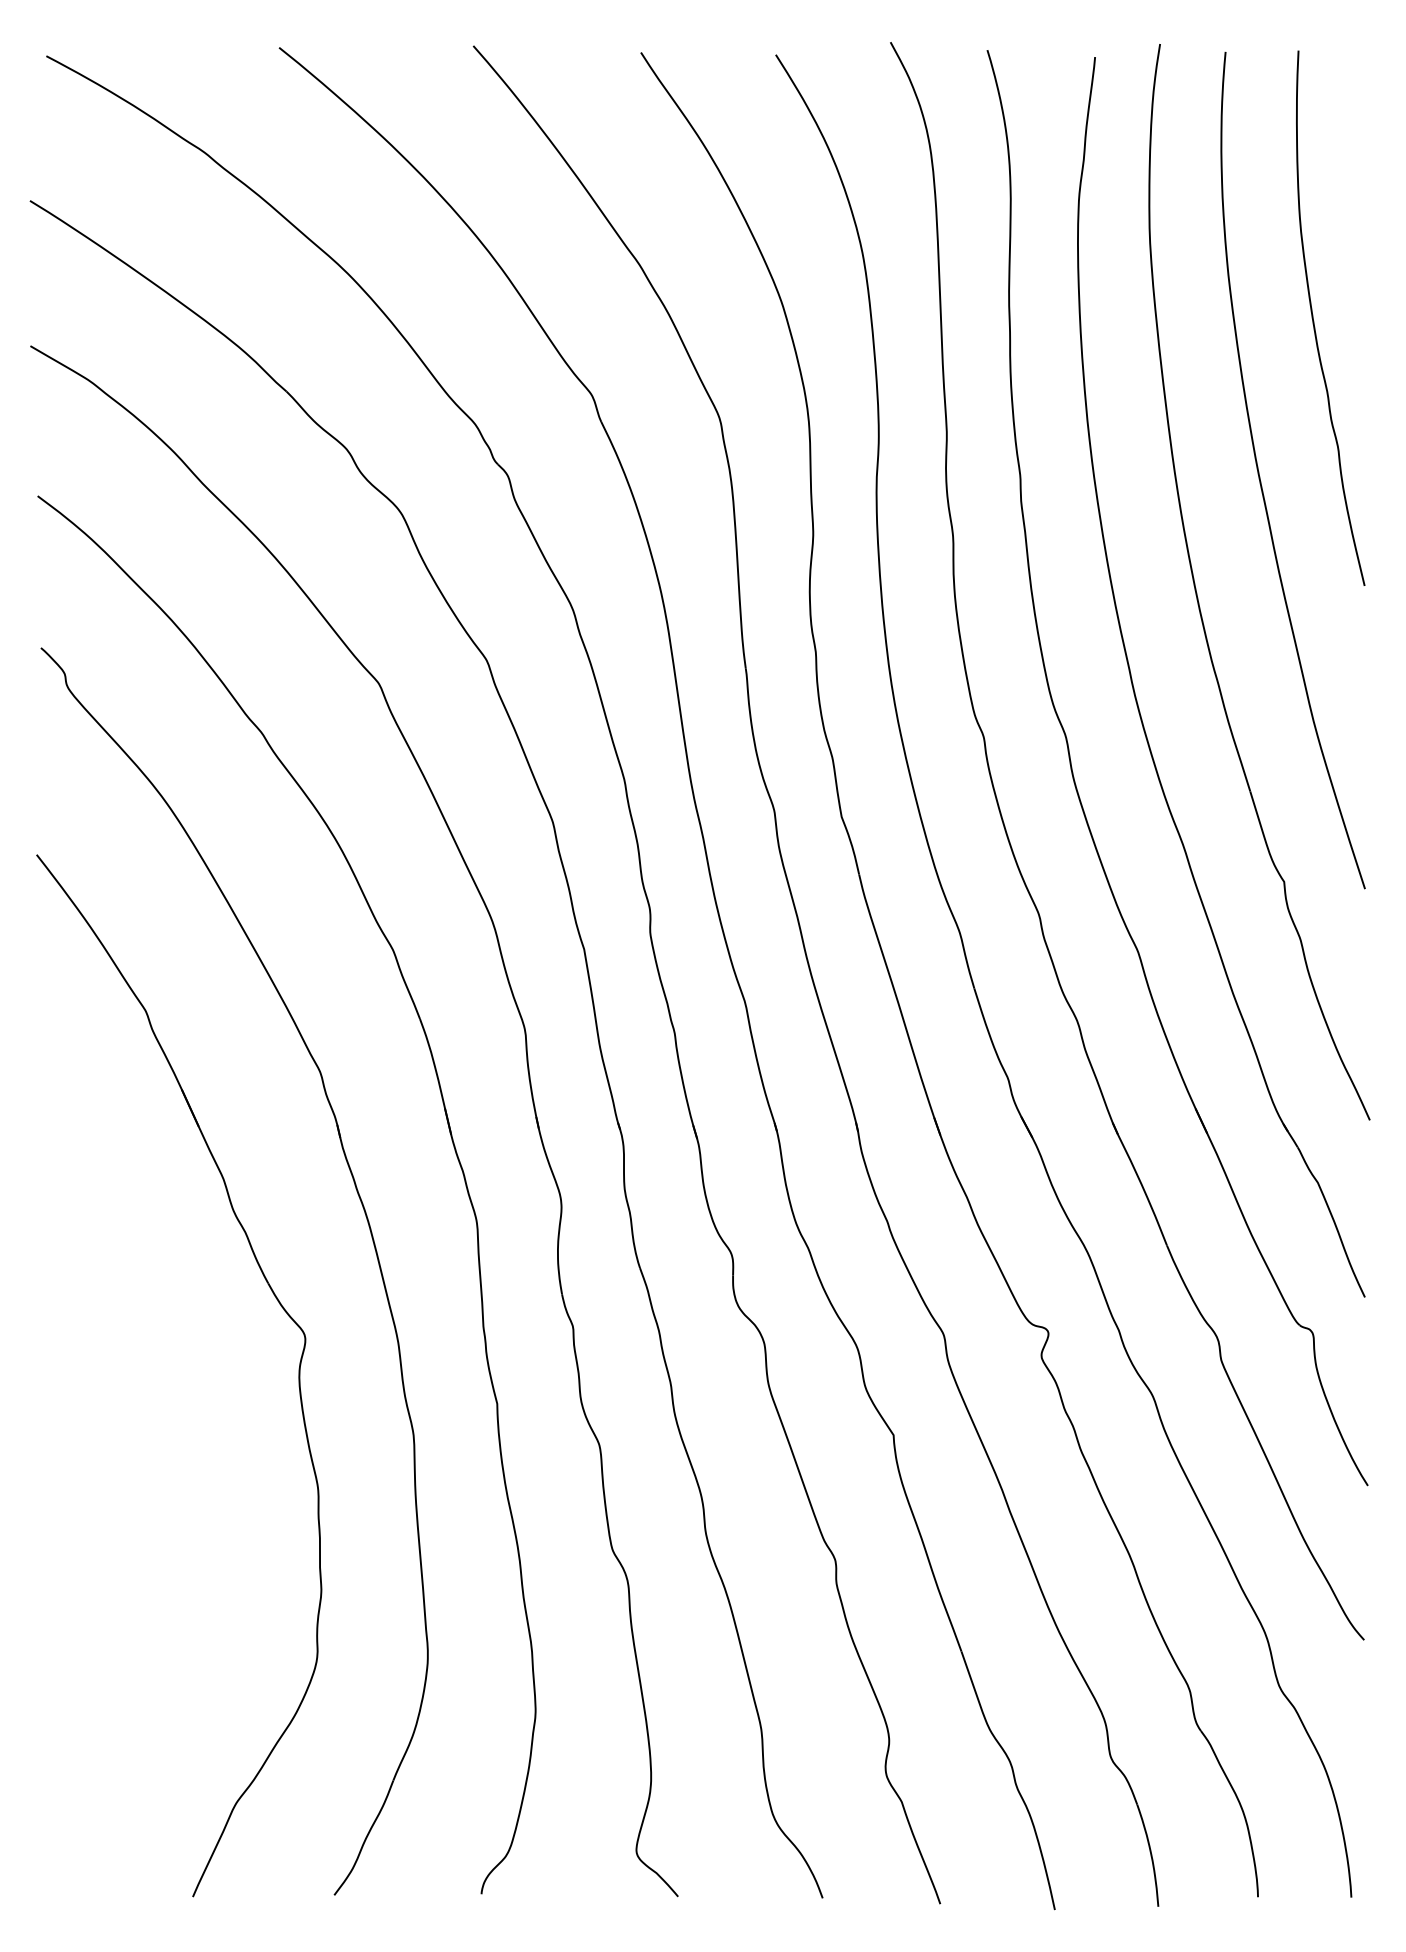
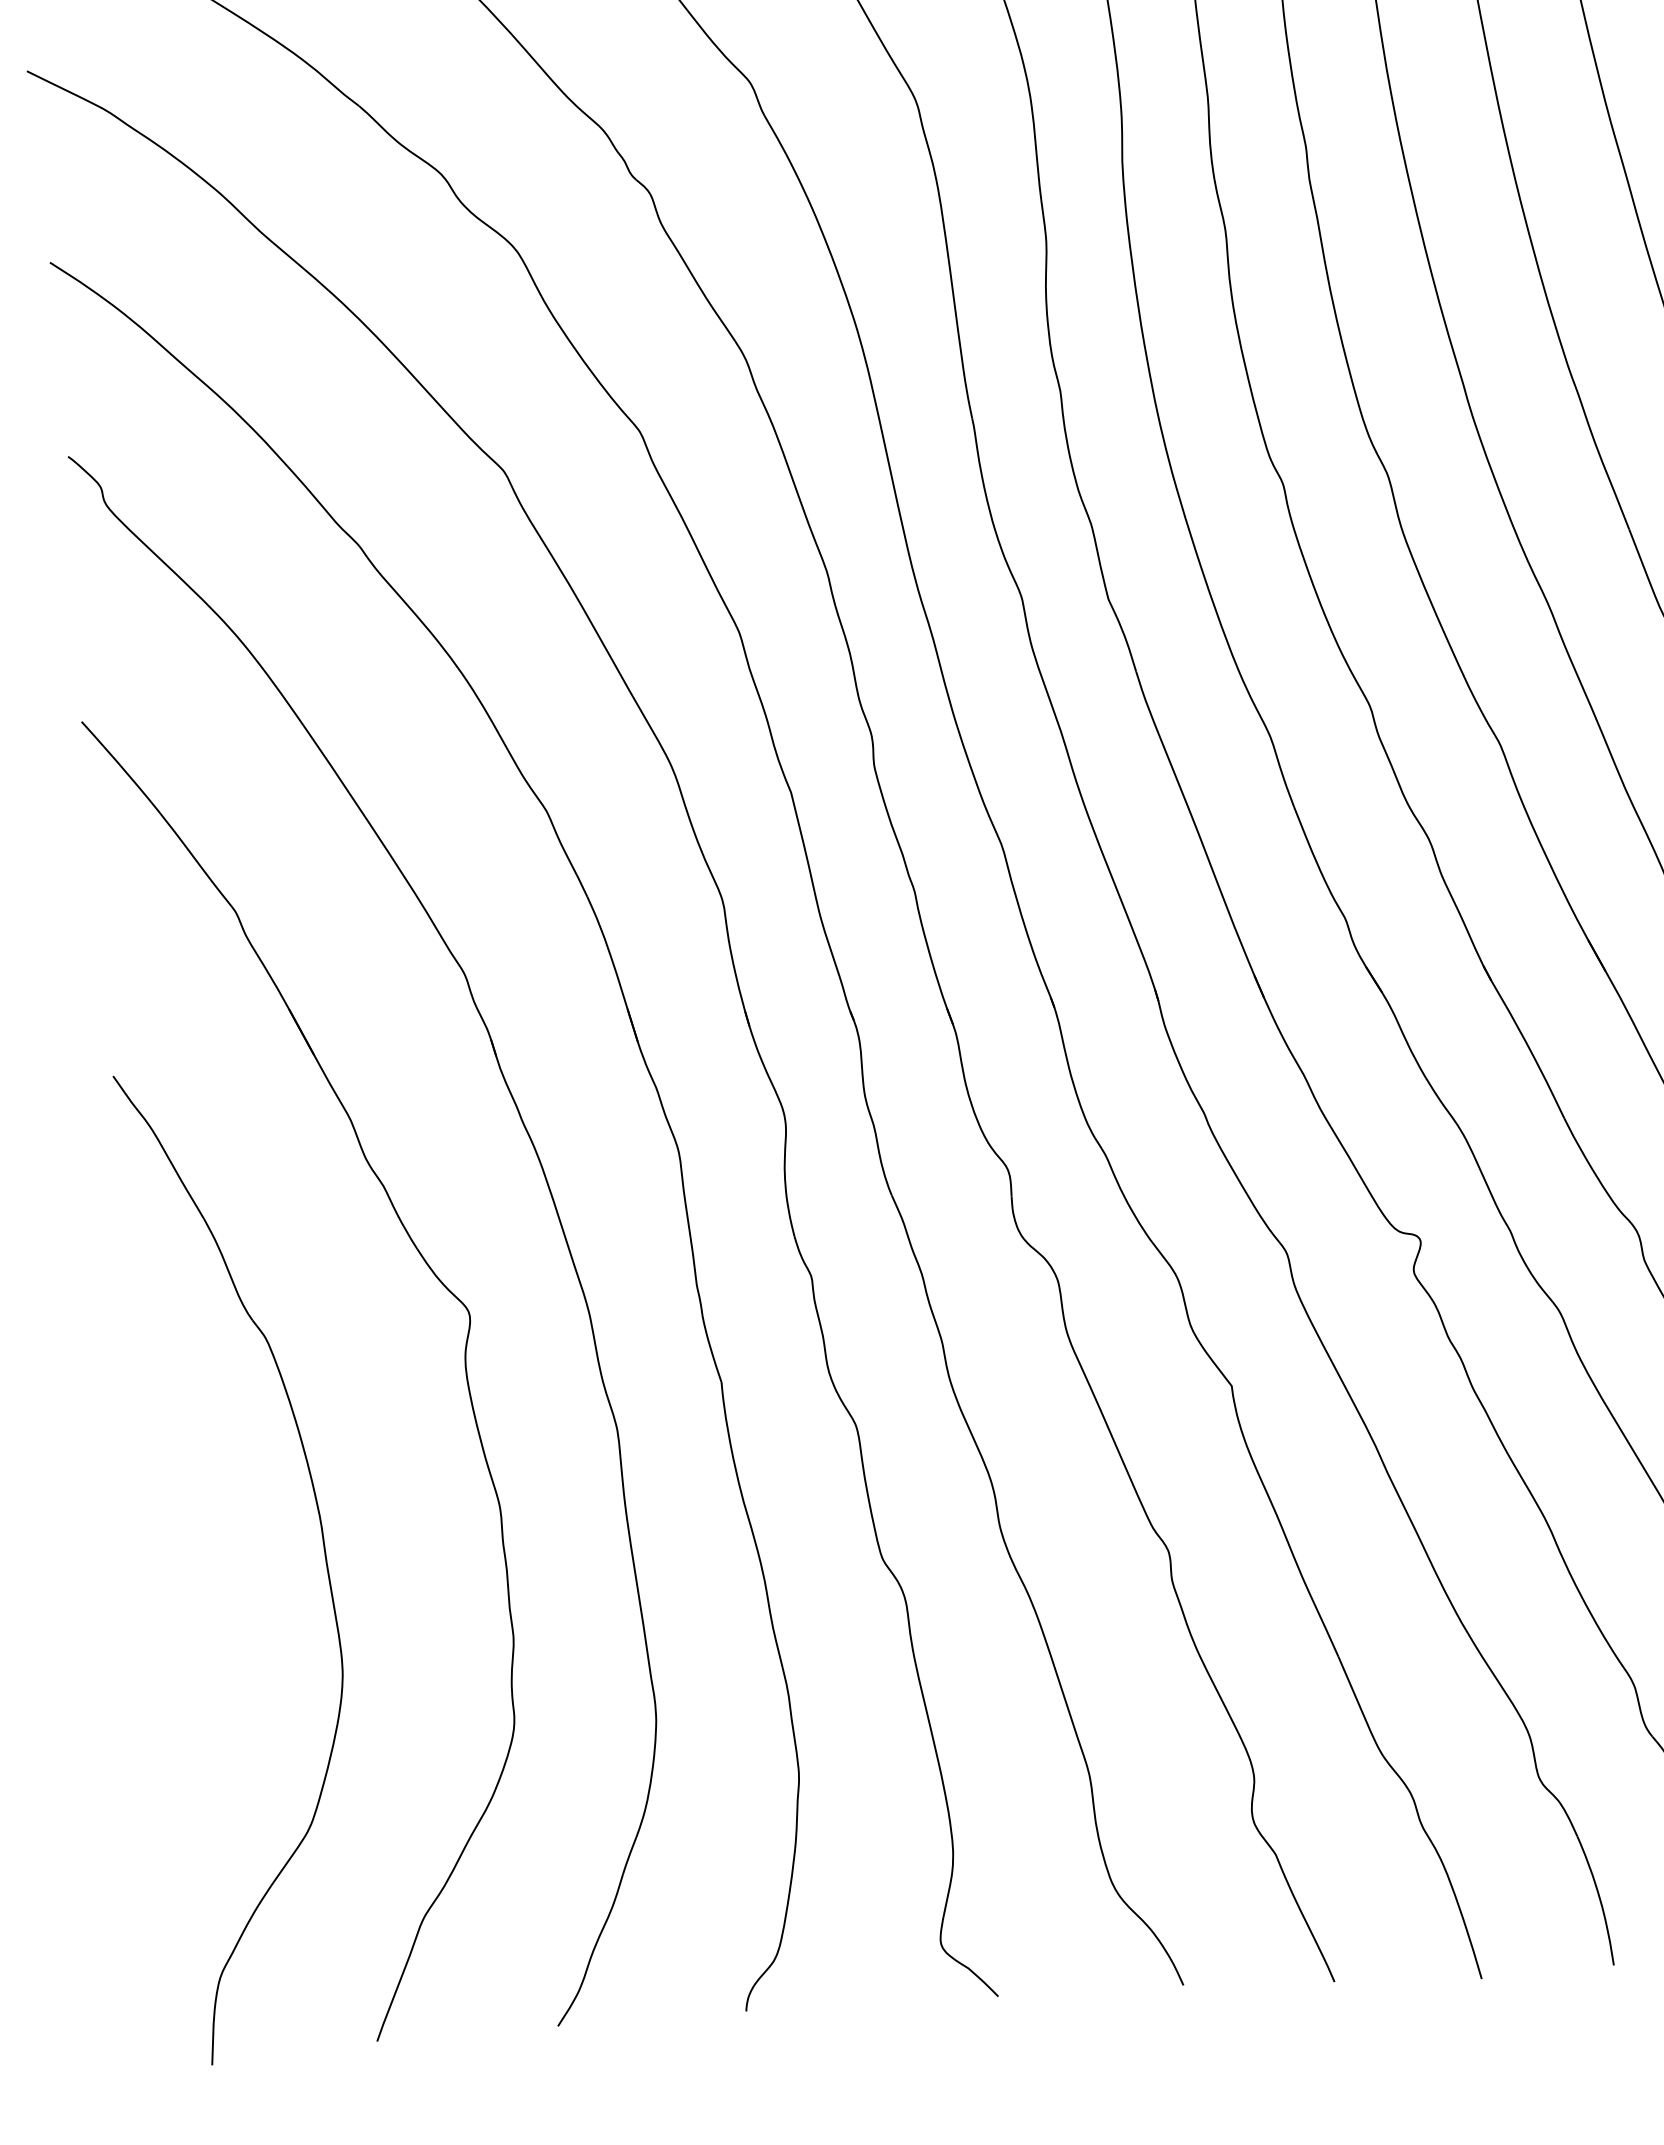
part: (178, 1514) -> (323, 1553), added

